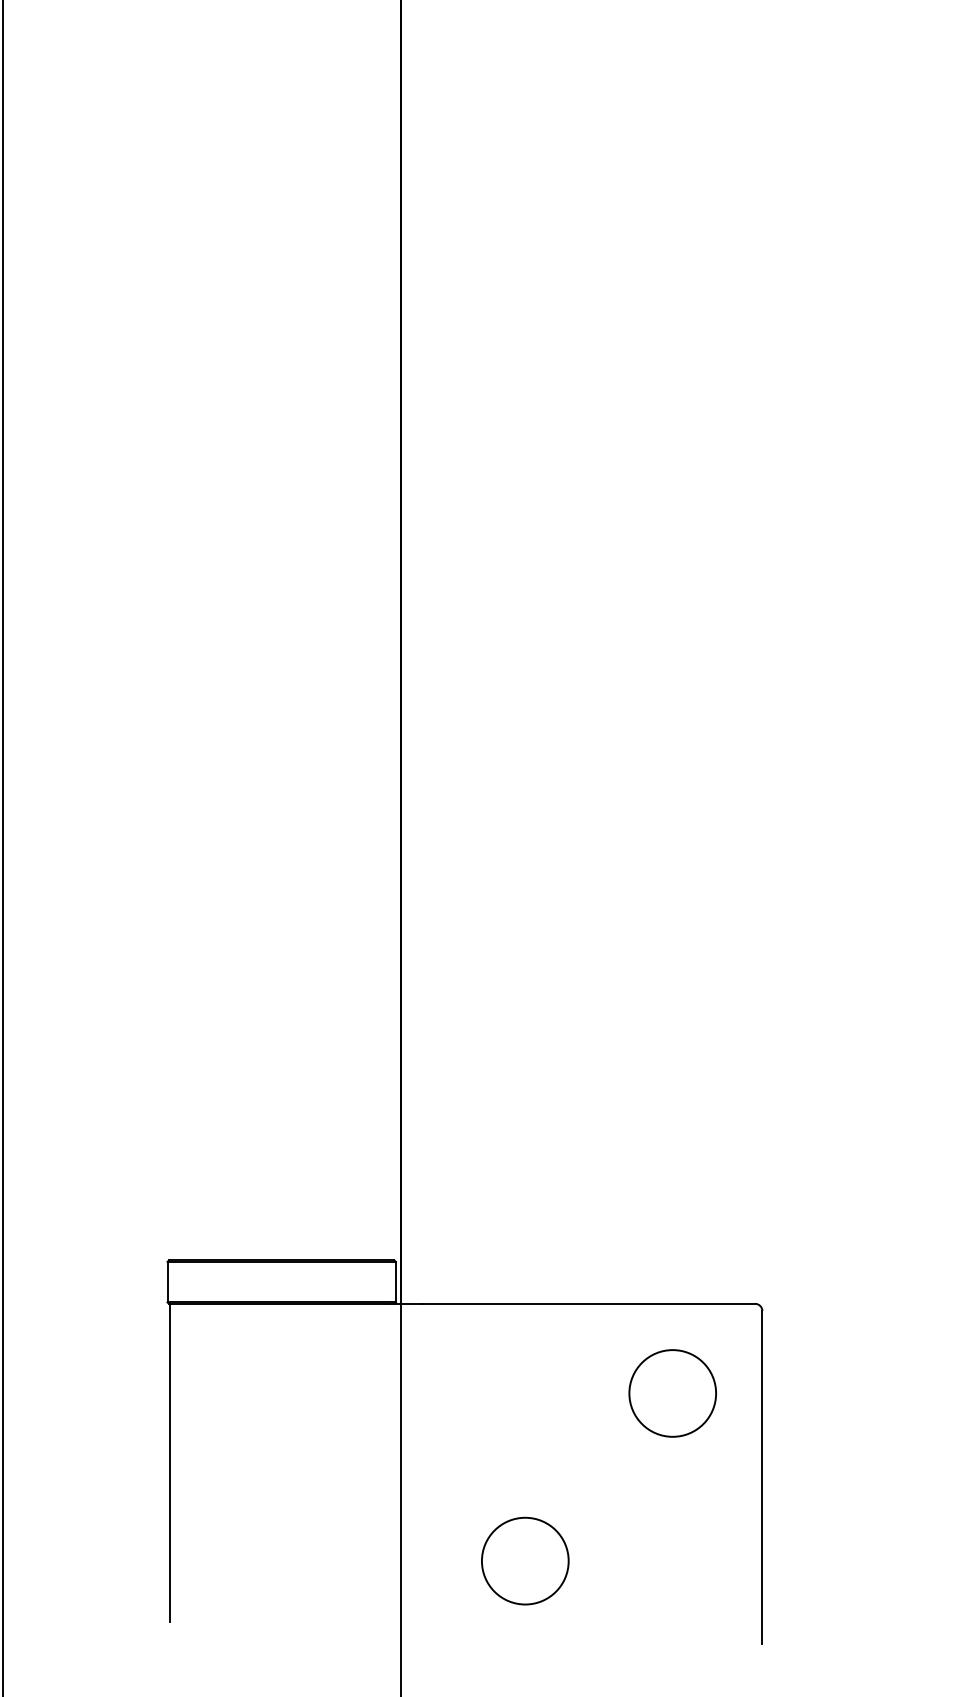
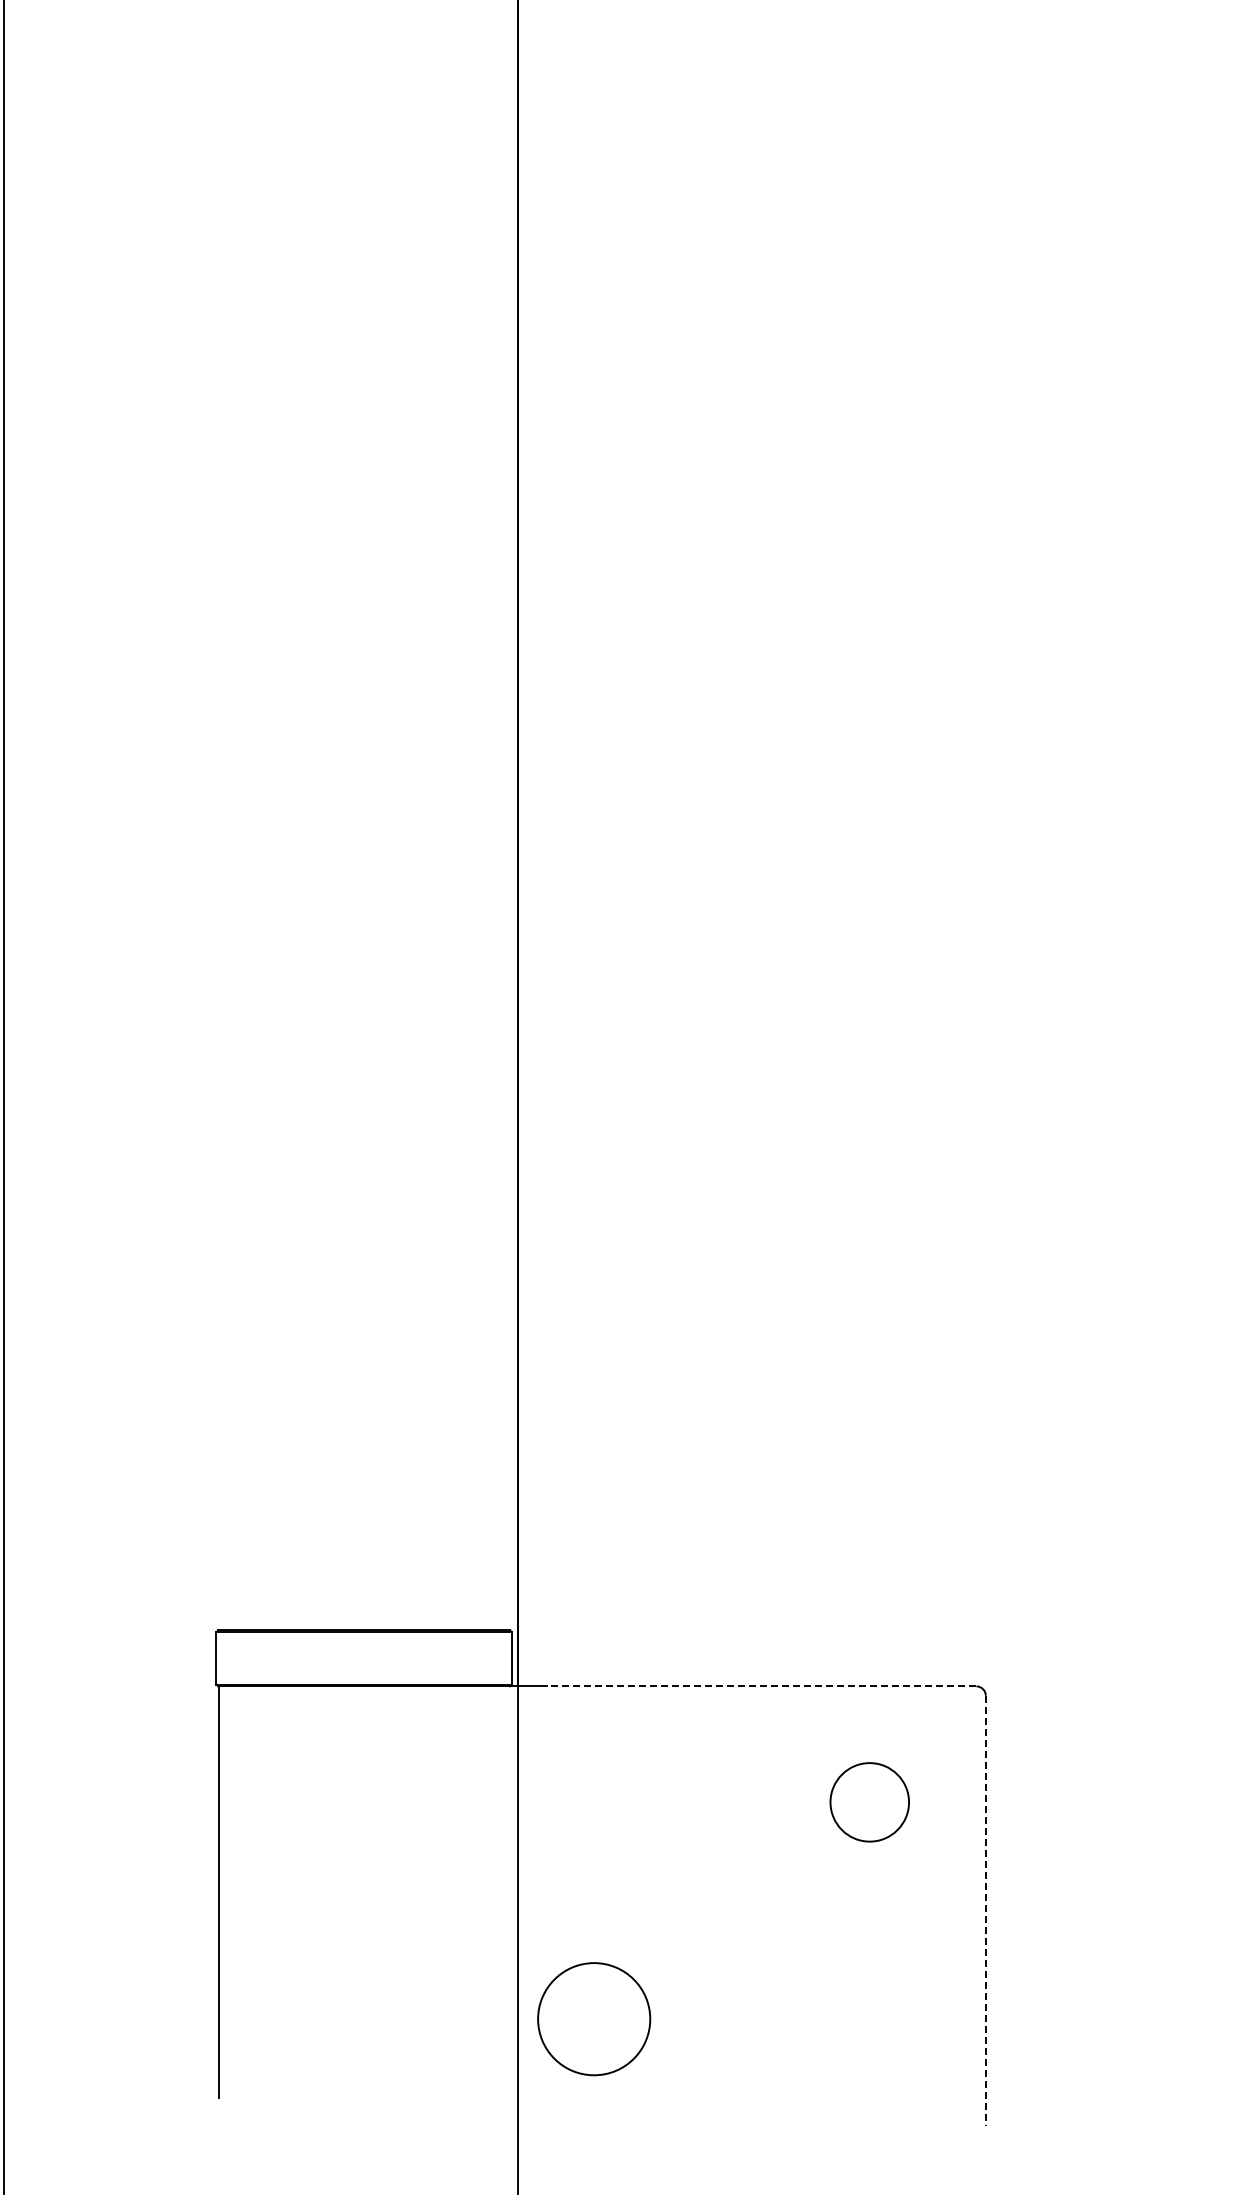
line: (588, 1303) -> (761, 1686), solid -> dashed
circle: (672, 1393) -> (869, 1802), size x0.7
line: (762, 1477) -> (985, 1911), solid -> dashed
circle: (525, 1561) -> (594, 2019), moved

